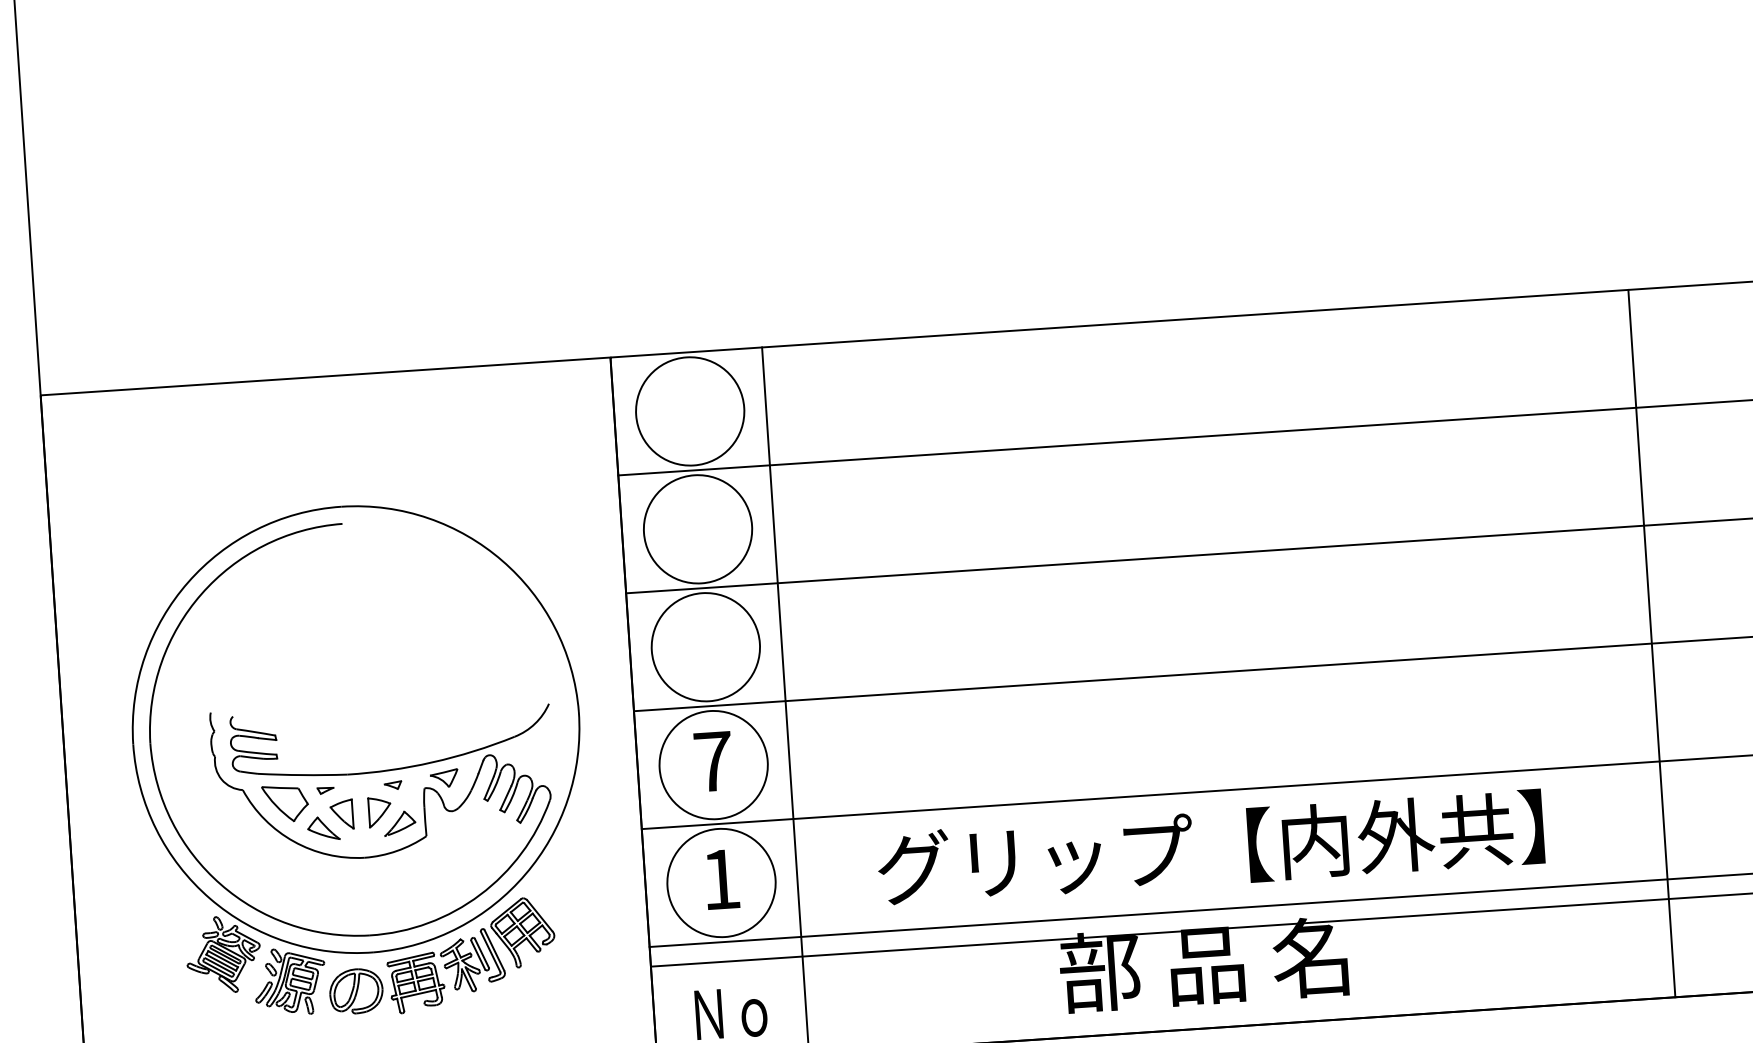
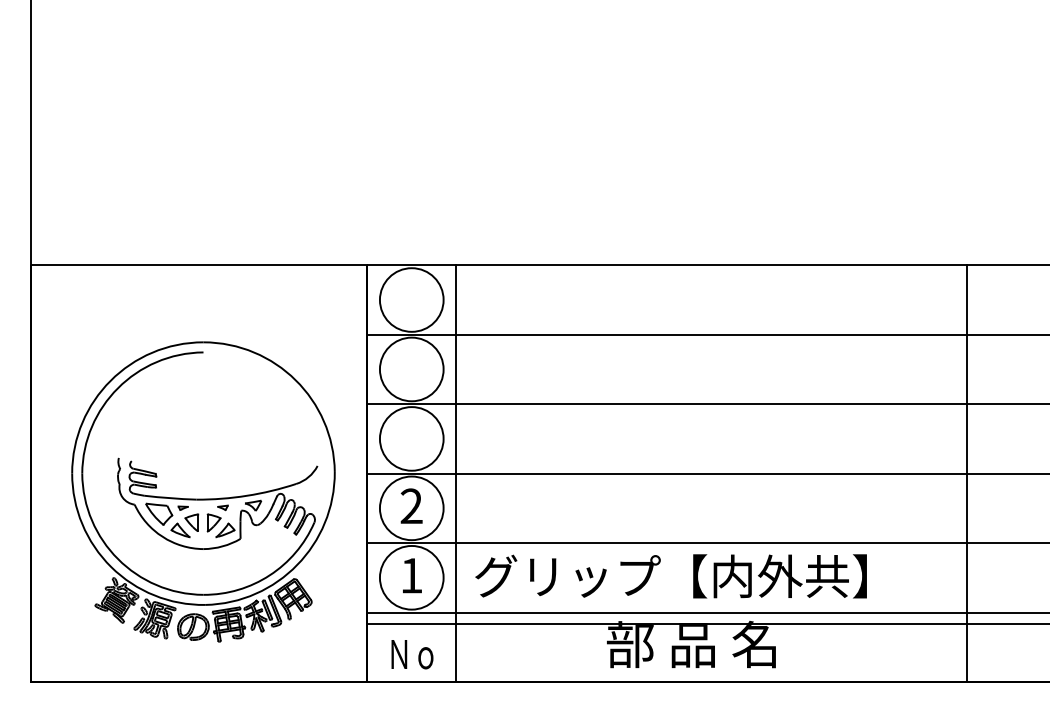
text: (712, 760) -> (411, 505), 7 -> 2
text: (1209, 848) -> (670, 576), moved

